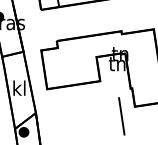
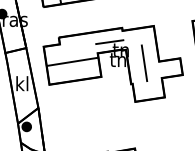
line: (108, 46) -> (109, 42), added
line: (70, 65) -> (72, 61), added
line: (121, 115) -> (144, 62), moved

